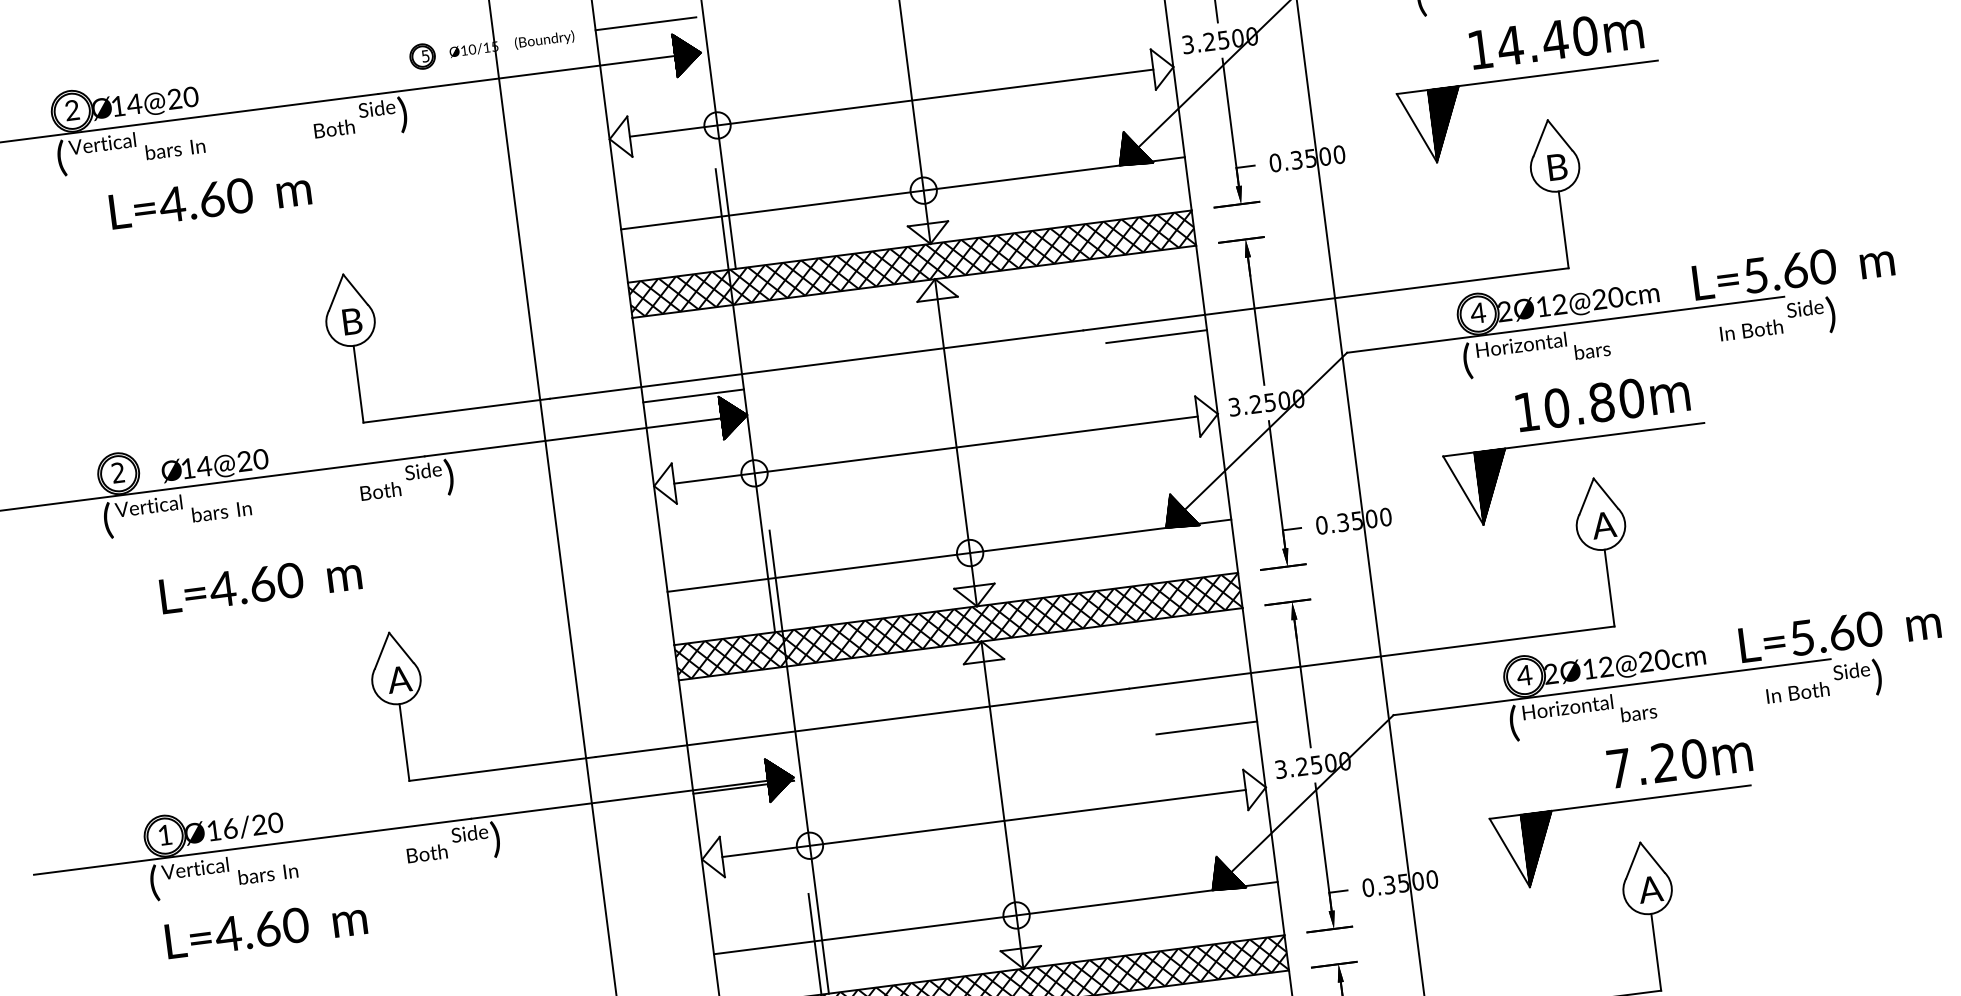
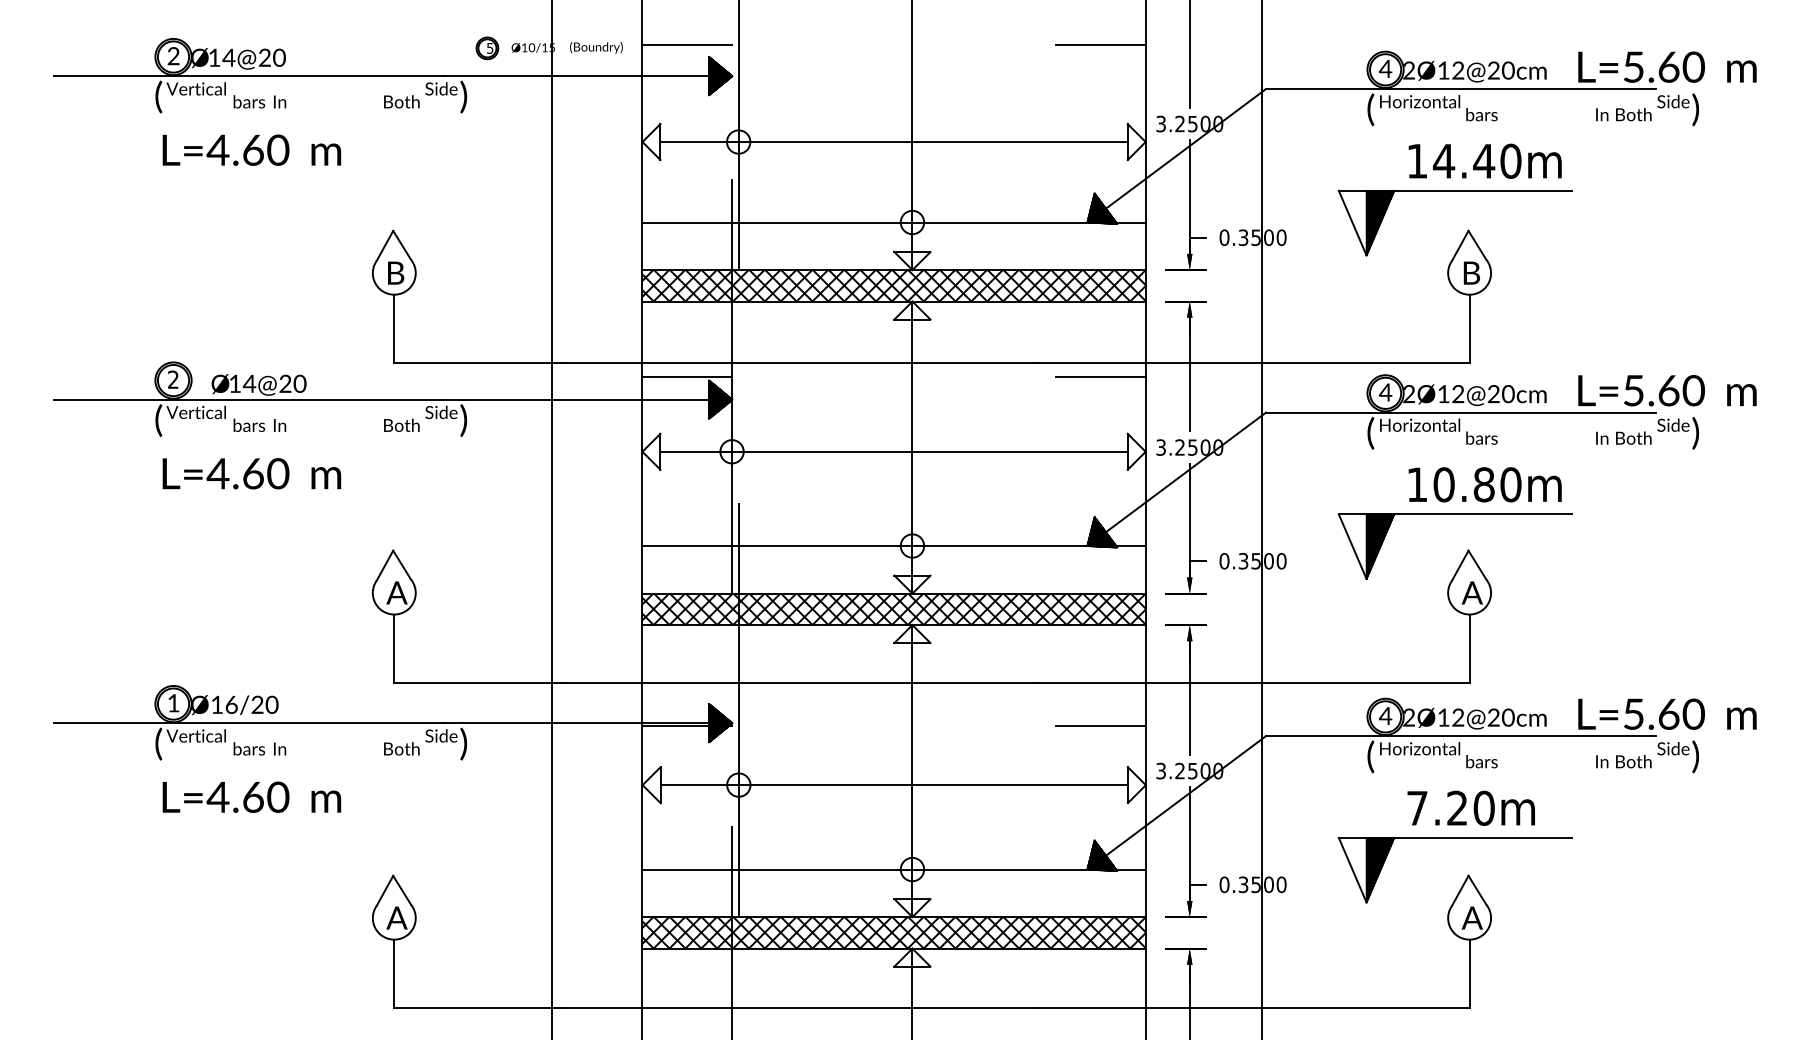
text: (209, 198) -> (251, 149), moved
text: (260, 584) -> (251, 473), moved
text: (1678, 759) -> (1470, 807), moved

